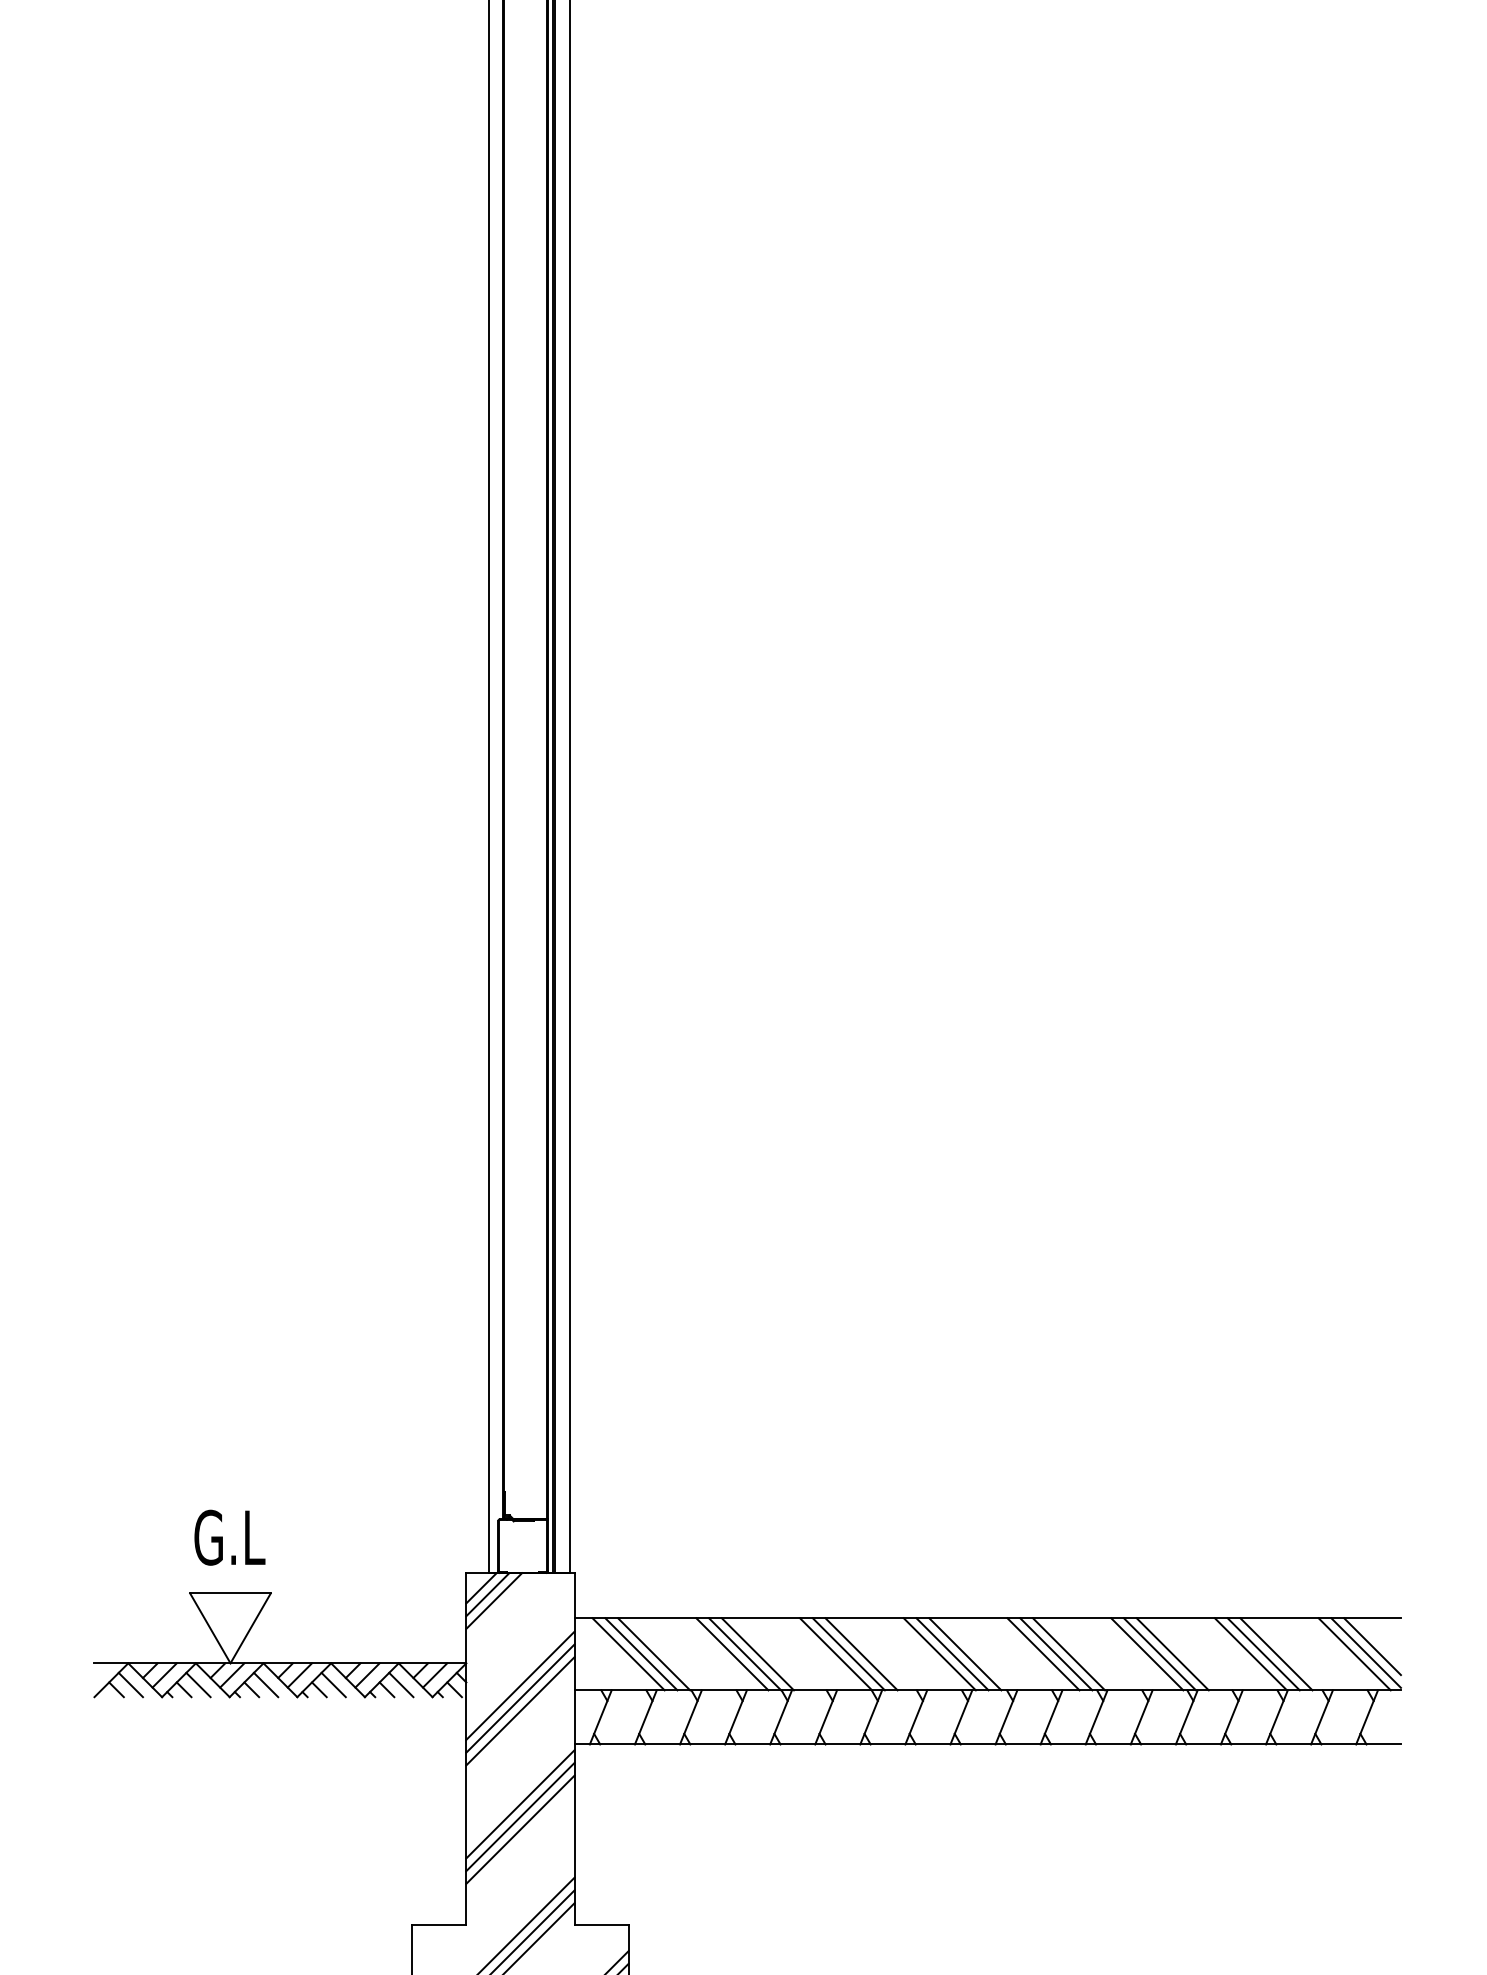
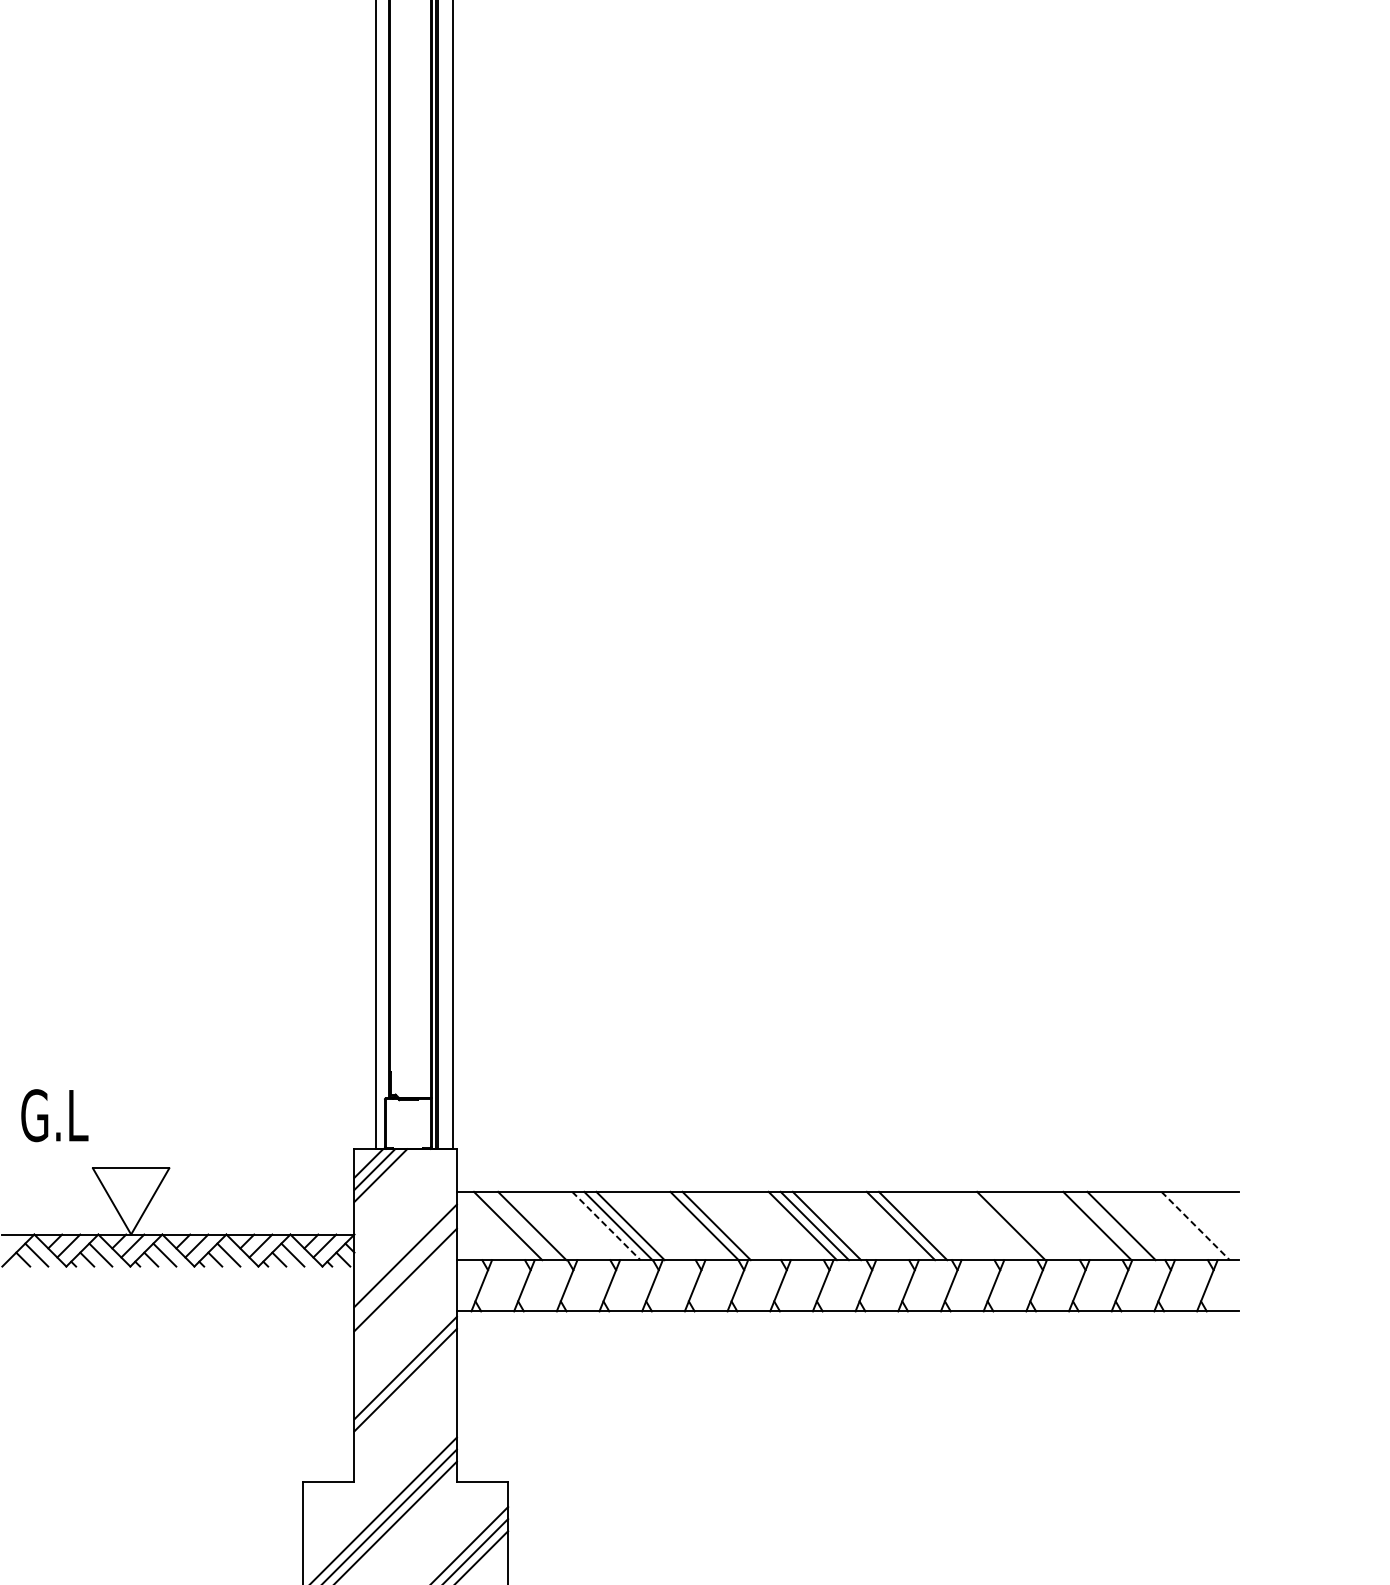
text: (229, 1537) -> (54, 1115), moved
line: (1372, 1646) -> (1212, 1218), removed
line: (1365, 1652) -> (1205, 1224), removed
line: (641, 1654) -> (520, 1226), removed
line: (732, 1654) -> (606, 1226), solid -> dashed
line: (861, 1654) -> (728, 1226), removed
line: (1068, 1654) -> (924, 1226), removed
line: (1147, 1654) -> (999, 1226), removed
line: (1172, 1654) -> (1023, 1226), removed
line: (1263, 1654) -> (1109, 1226), removed
line: (1354, 1654) -> (1195, 1226), solid -> dashed
line: (520, 1698) -> (405, 1267), removed
line: (520, 1829) -> (405, 1391), removed

